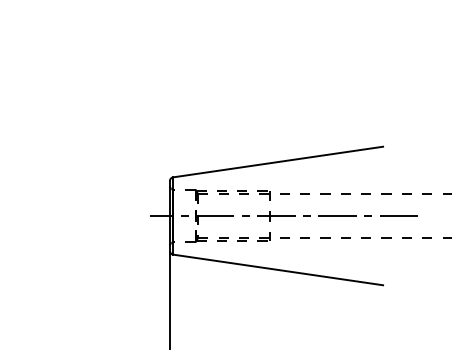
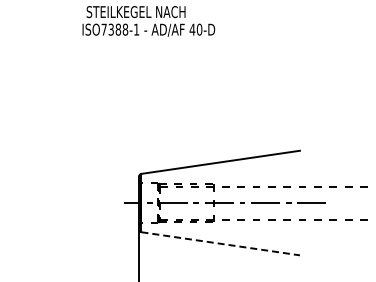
line: (279, 269) -> (221, 243), solid -> dashed

